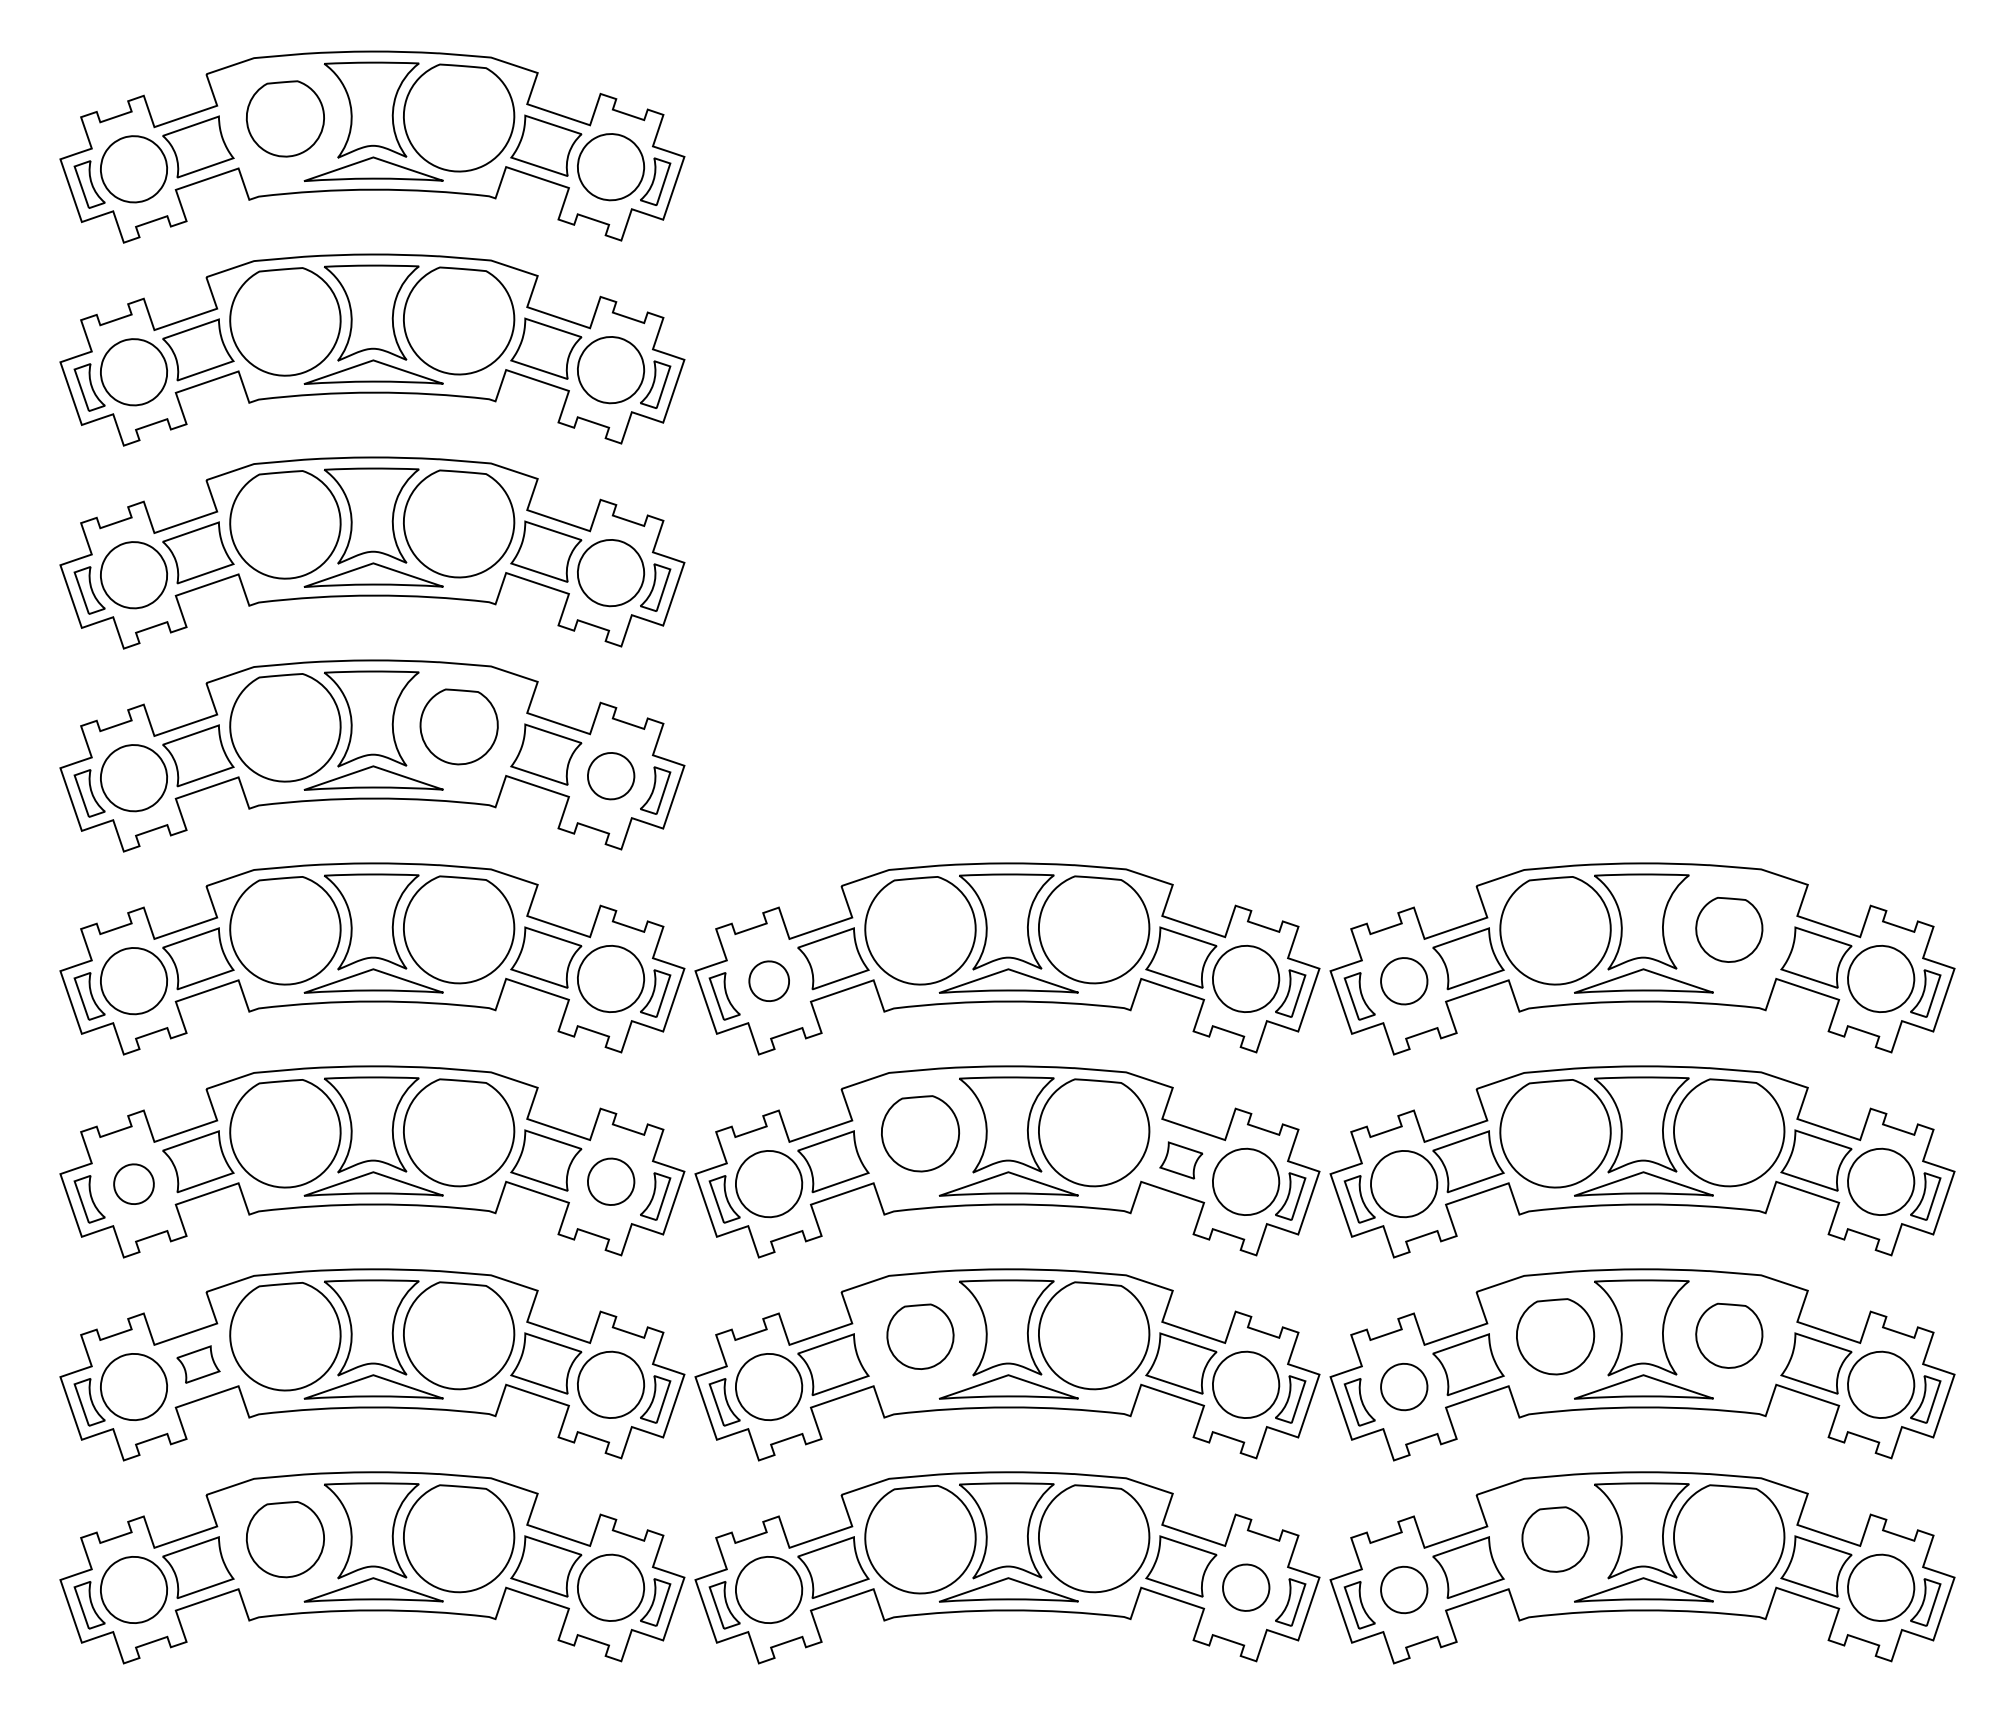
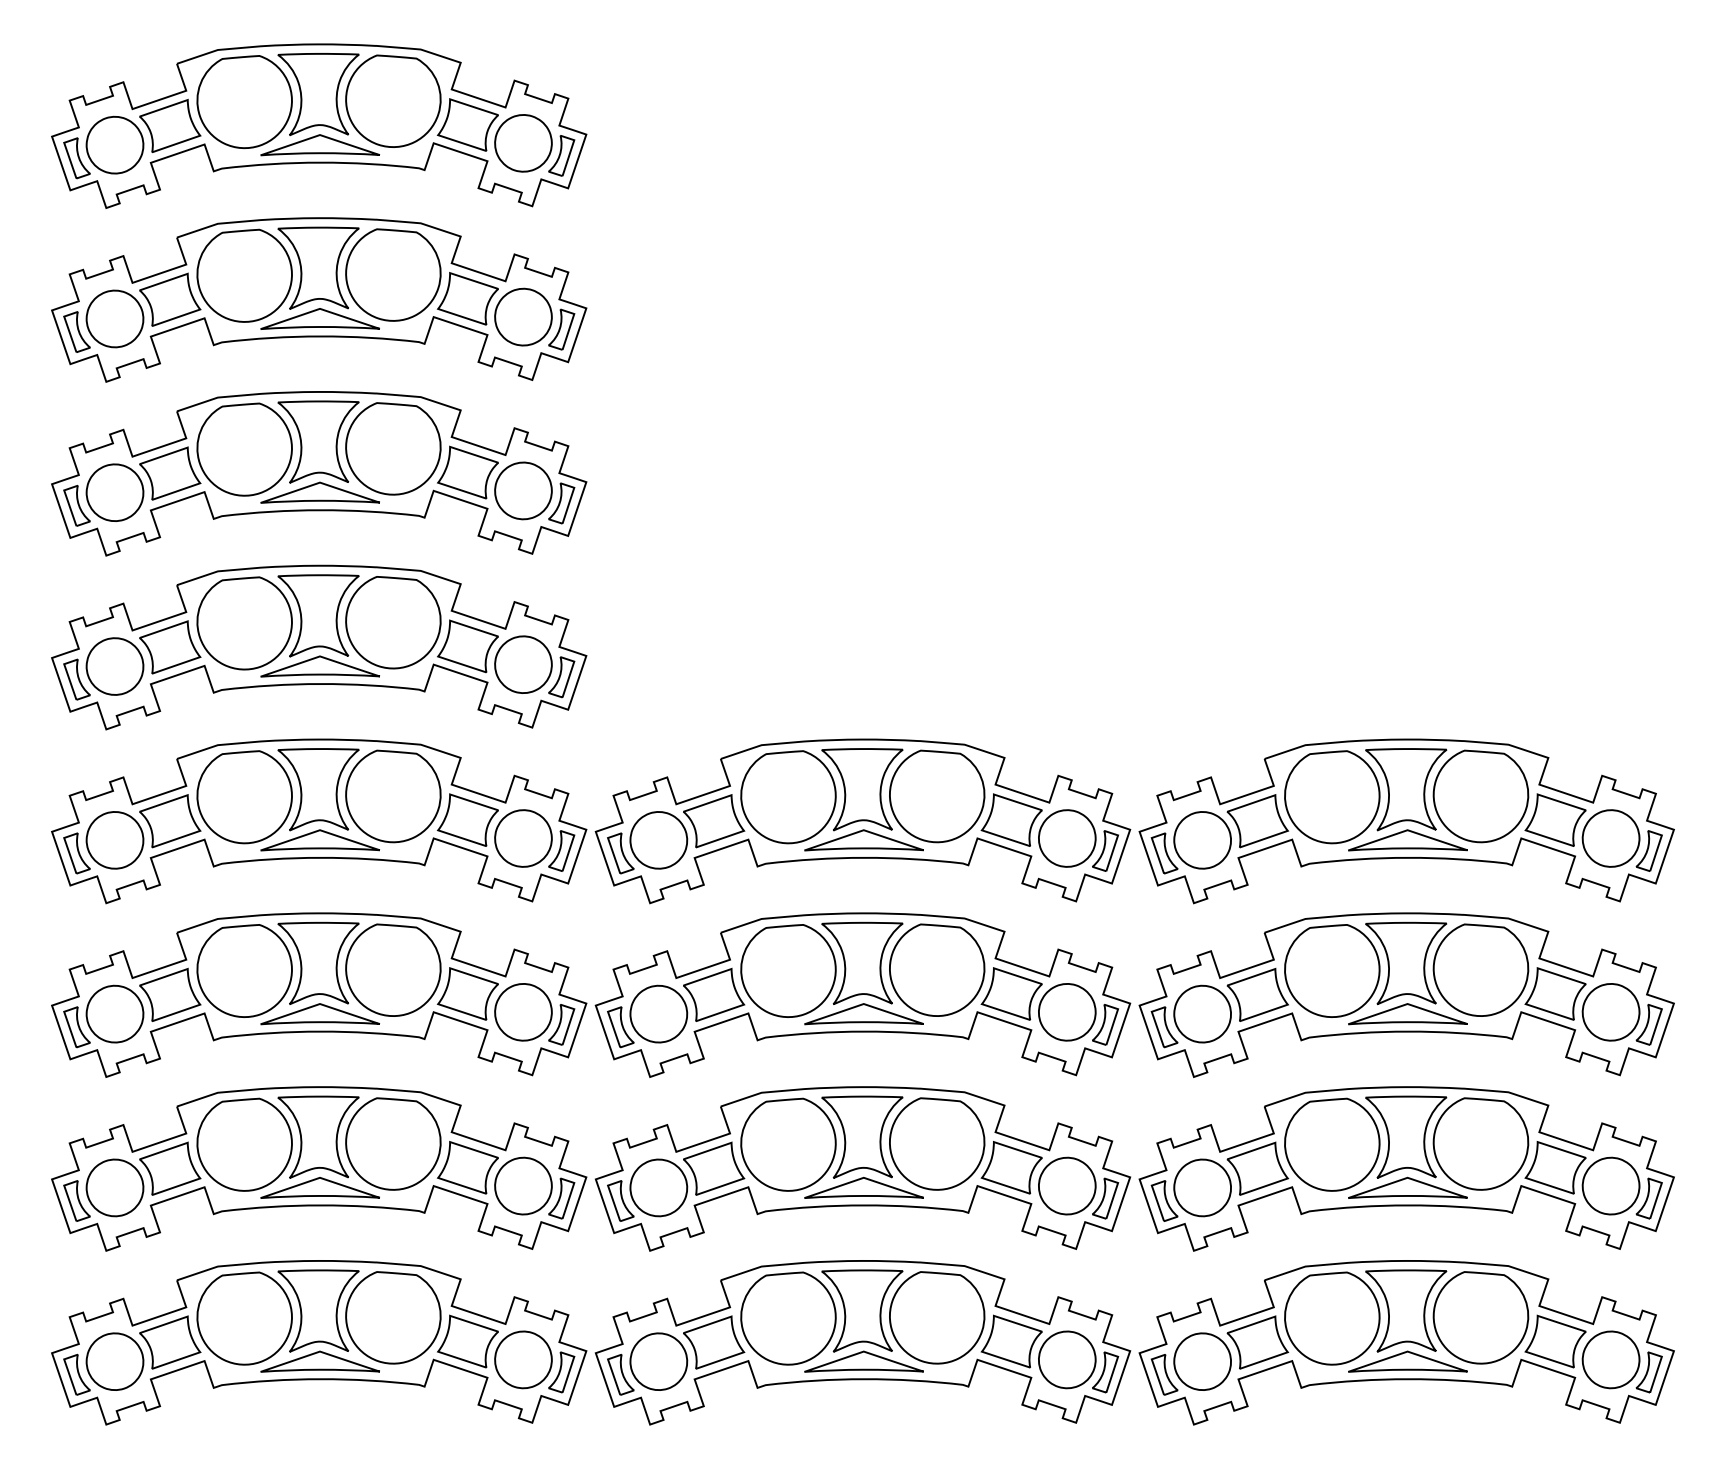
part: (285, 118) -> (244, 101), size x1.43
part: (459, 726) -> (393, 622), size x1.43
part: (611, 776) -> (523, 665), size x1.43
part: (1729, 929) -> (1481, 796), size x1.67
part: (769, 981) -> (659, 840), size x1.67
part: (1404, 981) -> (1202, 840), size x1.43
part: (920, 1133) -> (788, 970), size x1.43
part: (1181, 1160) -> (1011, 993), size x1.67
part: (611, 1181) -> (523, 1011), size x1.43
part: (133, 1184) -> (114, 1014), size x1.67
part: (1729, 1335) -> (1481, 1143), size x1.67
part: (920, 1336) -> (788, 1144), size x1.67
part: (1555, 1336) -> (1332, 1144), size x1.43
part: (198, 1364) -> (170, 1168), size x1.67
part: (1404, 1386) -> (1202, 1187), size x1.43
part: (285, 1539) -> (244, 1318), size x1.43
part: (1555, 1539) -> (1332, 1318), size x1.67
part: (1246, 1587) -> (1067, 1359), size x1.43
part: (1404, 1589) -> (1202, 1361), size x1.43

